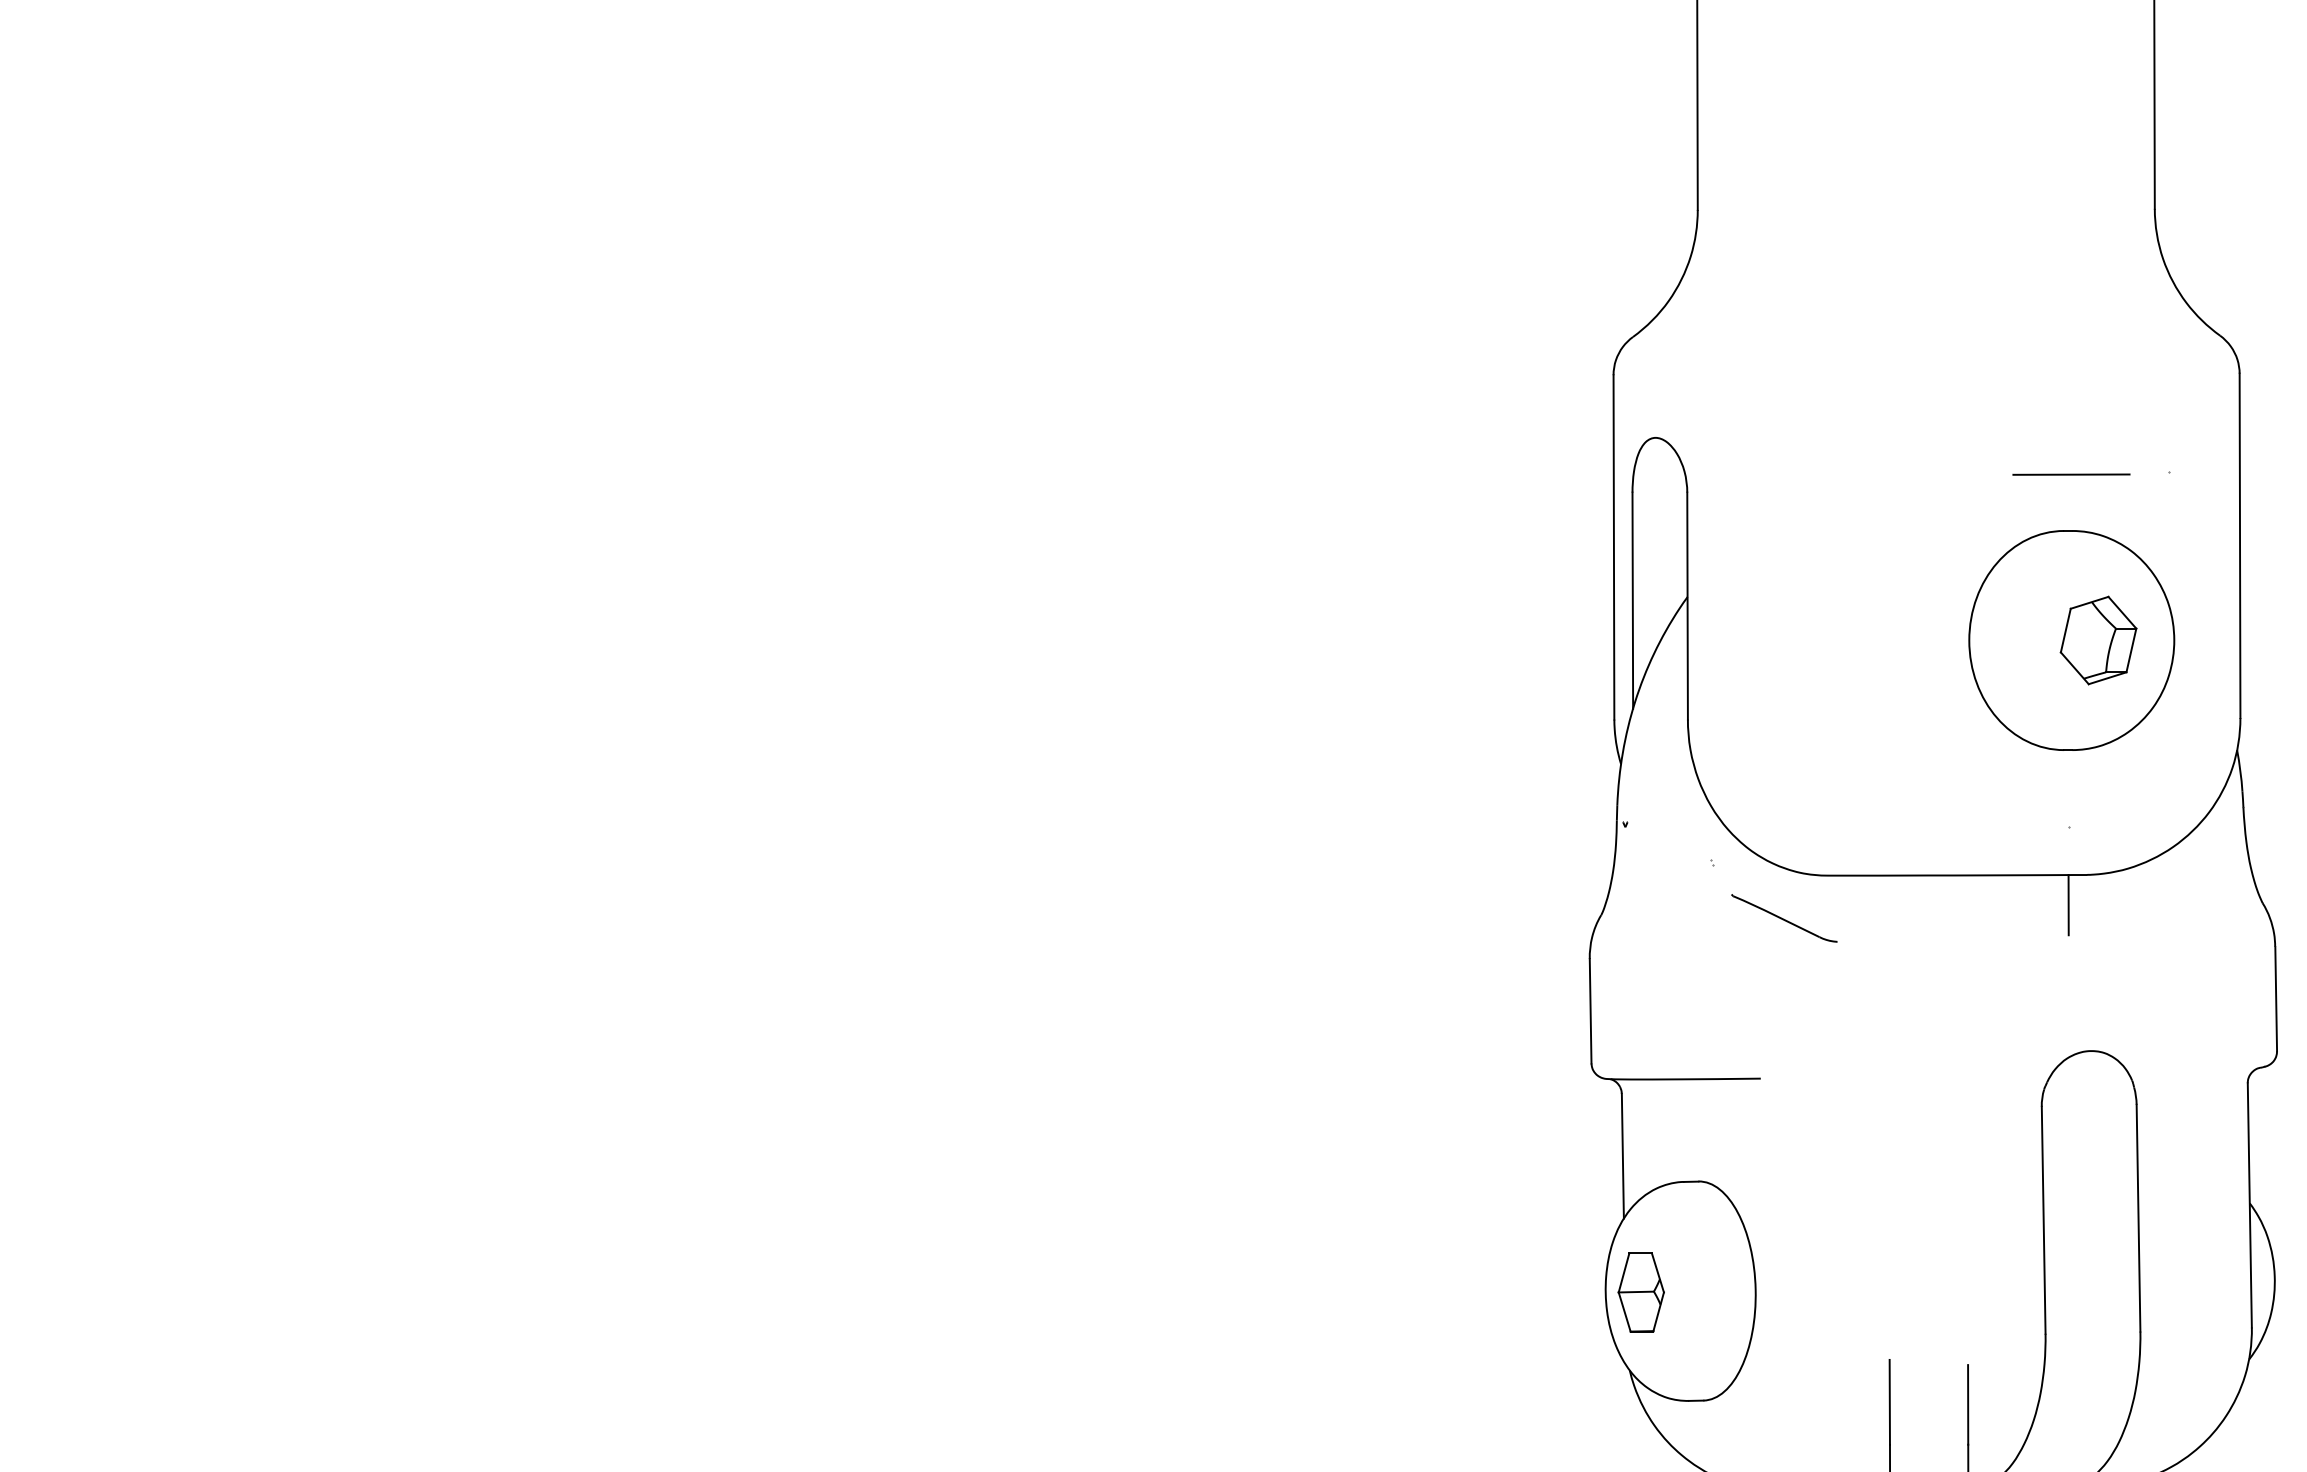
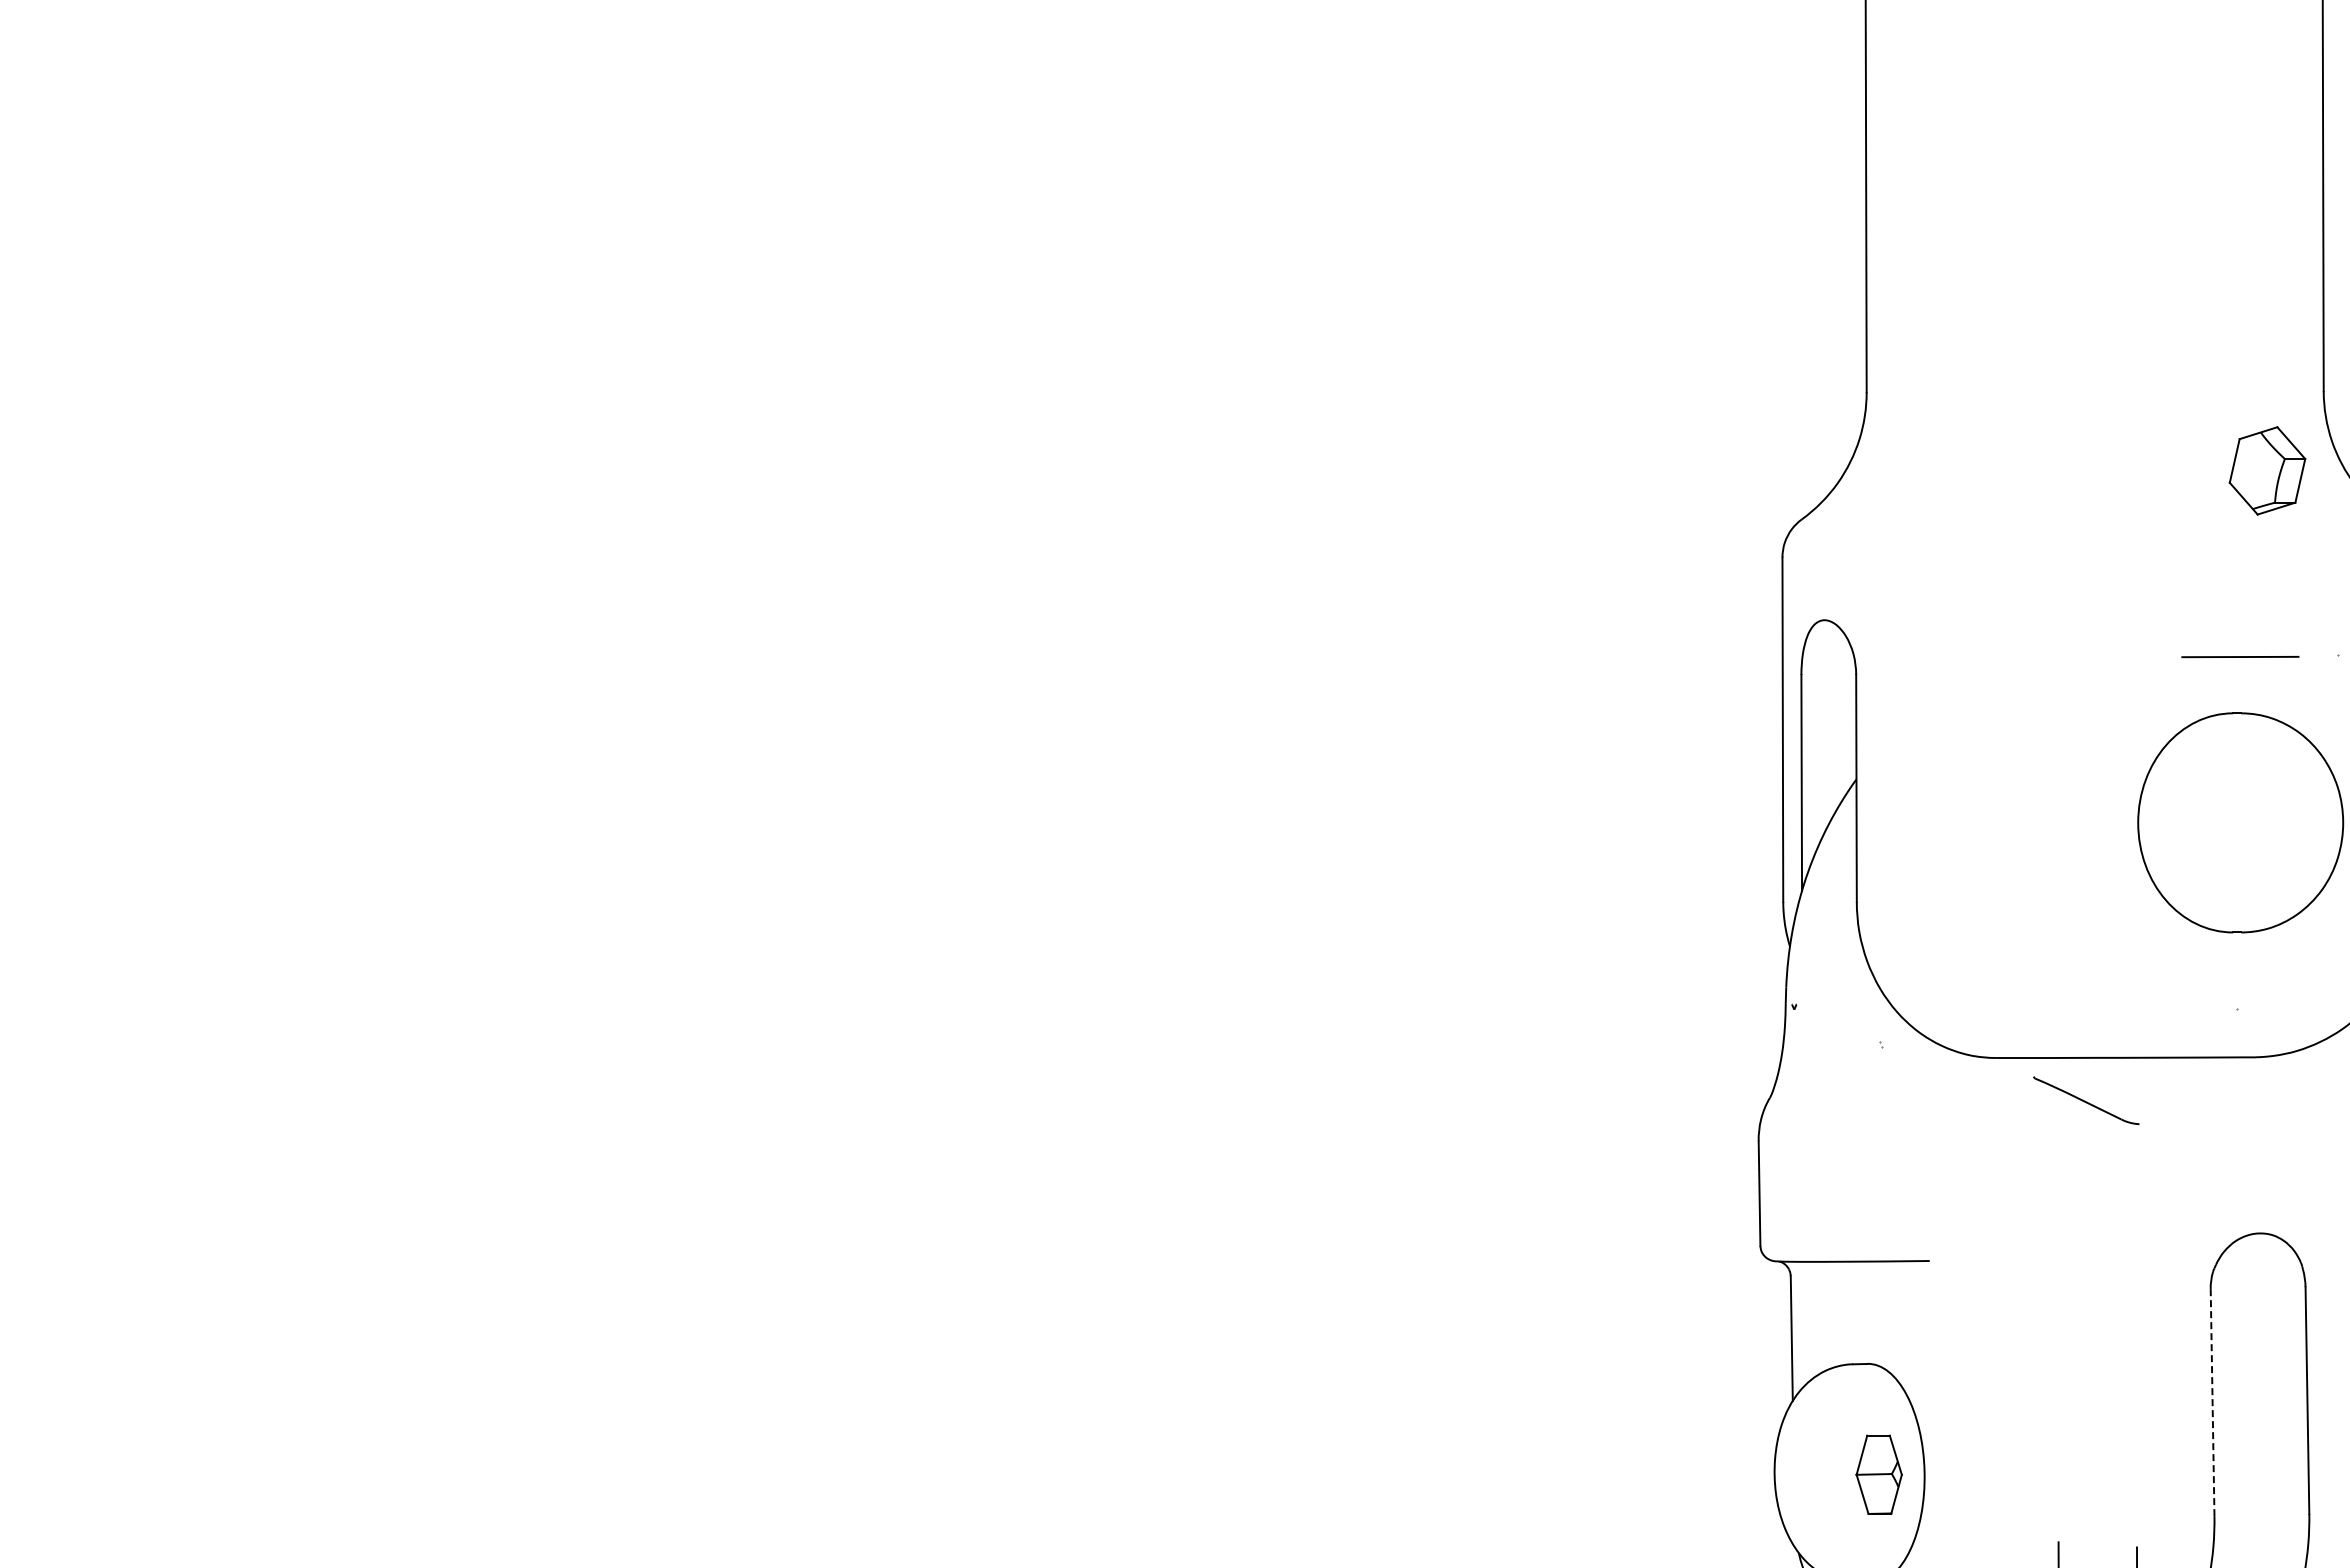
part: (2098, 640) -> (2267, 470), moved
line: (2068, 905) -> (2237, 1087), removed
part: (1784, 918) -> (2086, 1100), moved
line: (2043, 1220) -> (2212, 1402), solid -> dashed
part: (1640, 1292) -> (1878, 1474), moved

